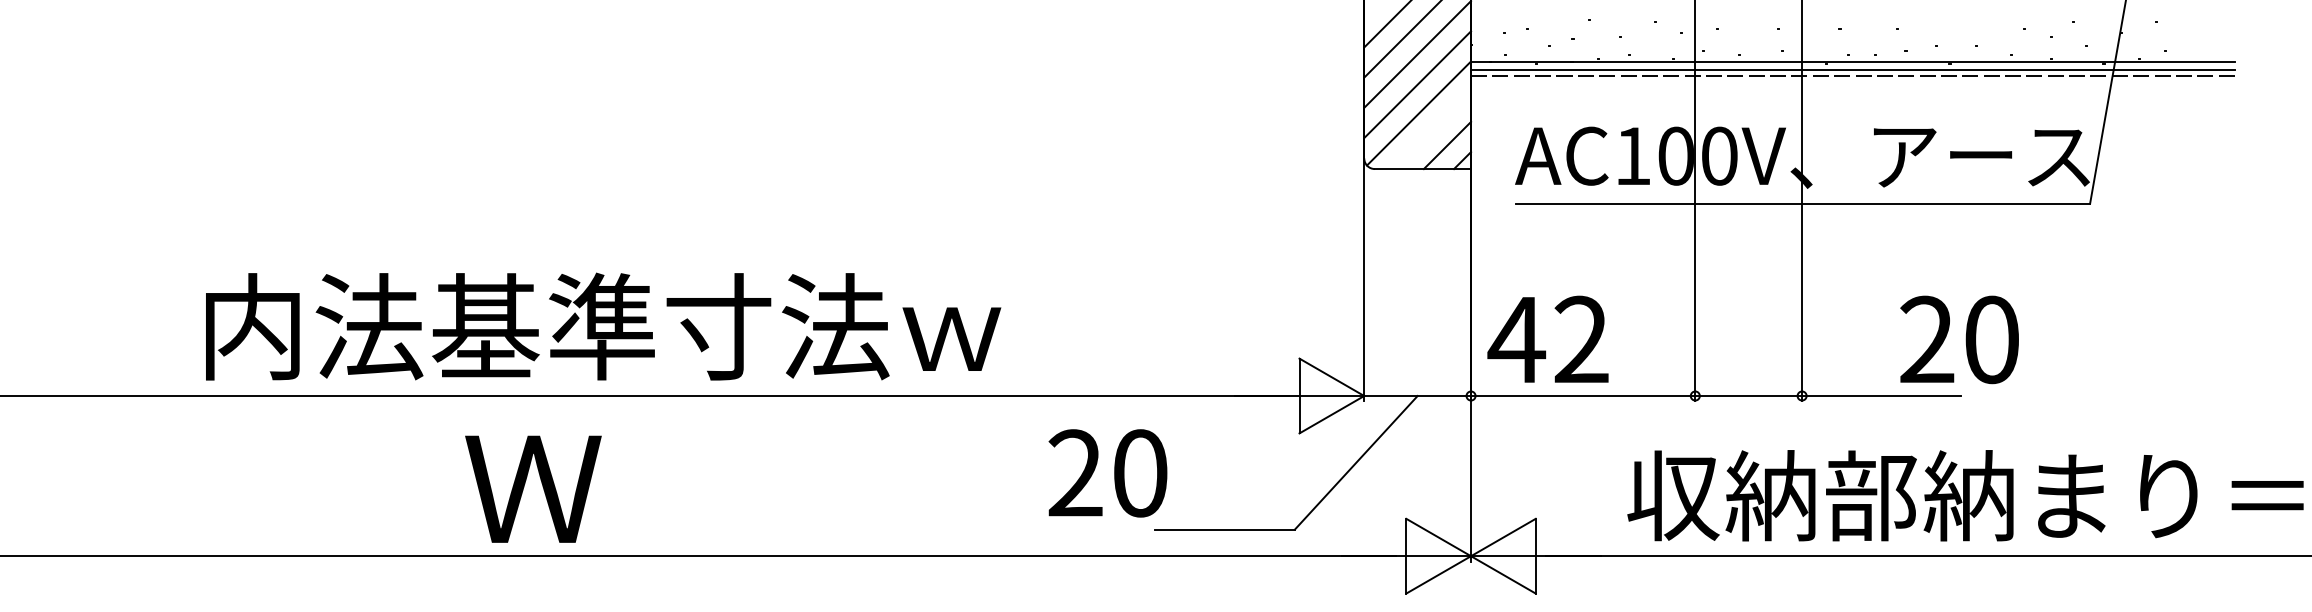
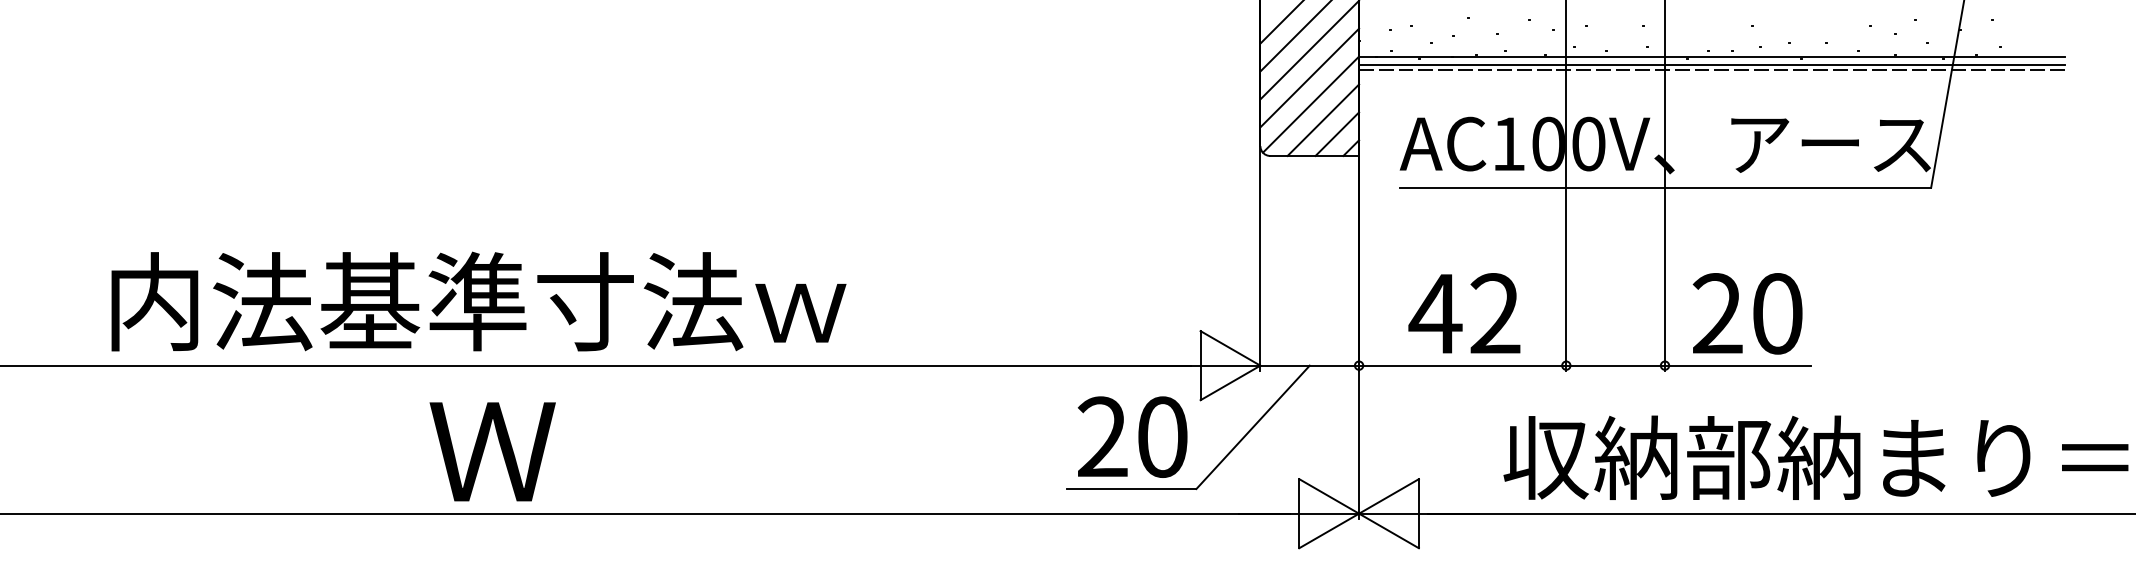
line: (1432, 130) -> (1323, 120), added
text: (603, 326) -> (478, 301), moved
text: (1547, 338) -> (1463, 312), moved
text: (1959, 339) -> (1747, 313), moved
text: (1107, 473) -> (1132, 437), moved

